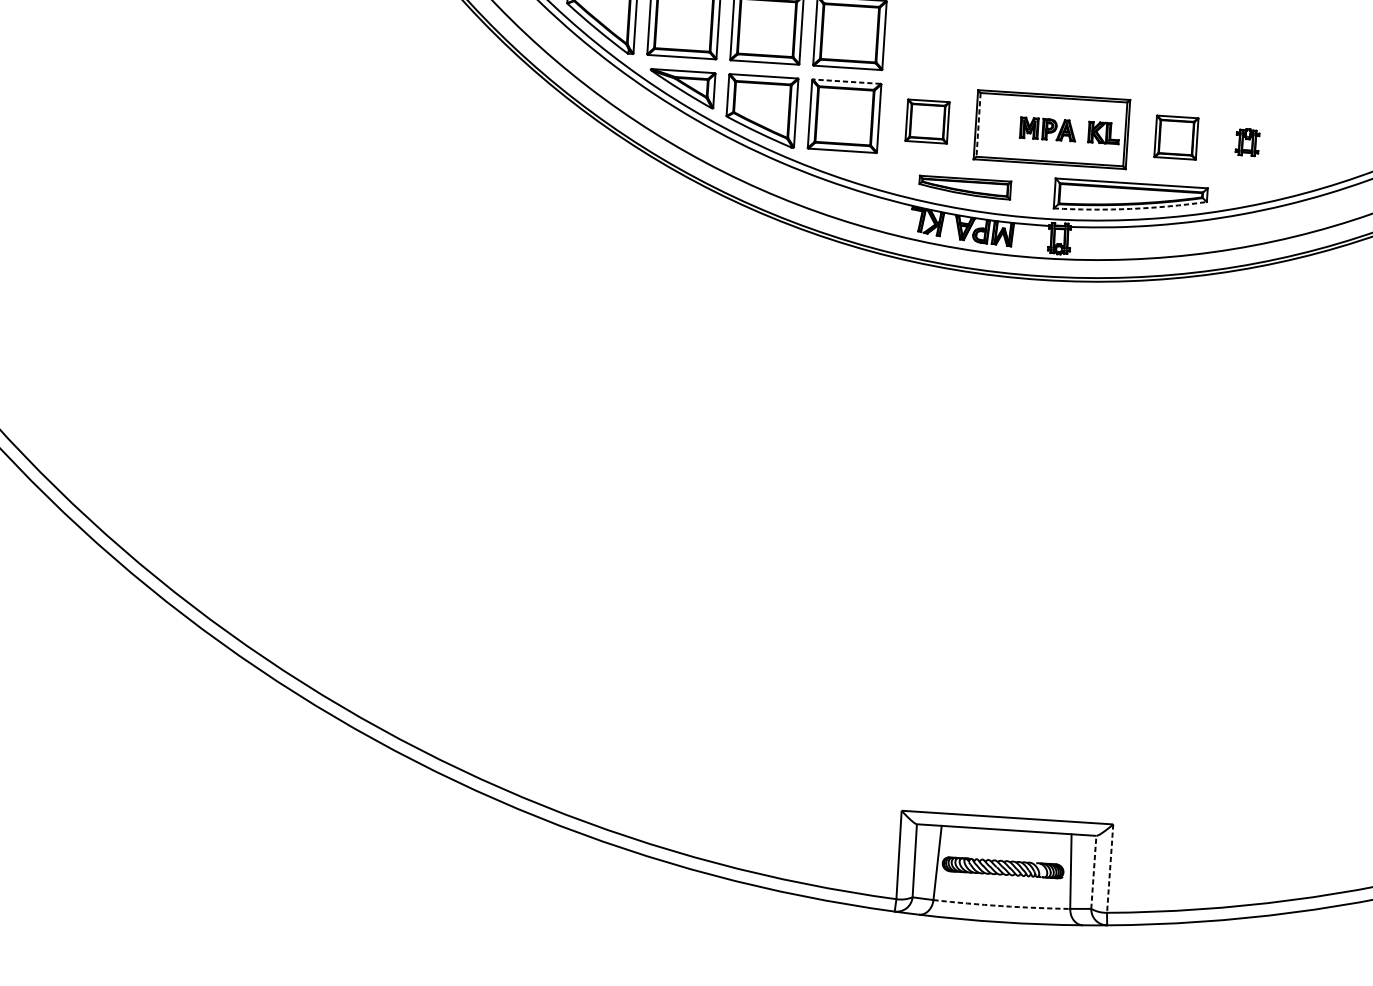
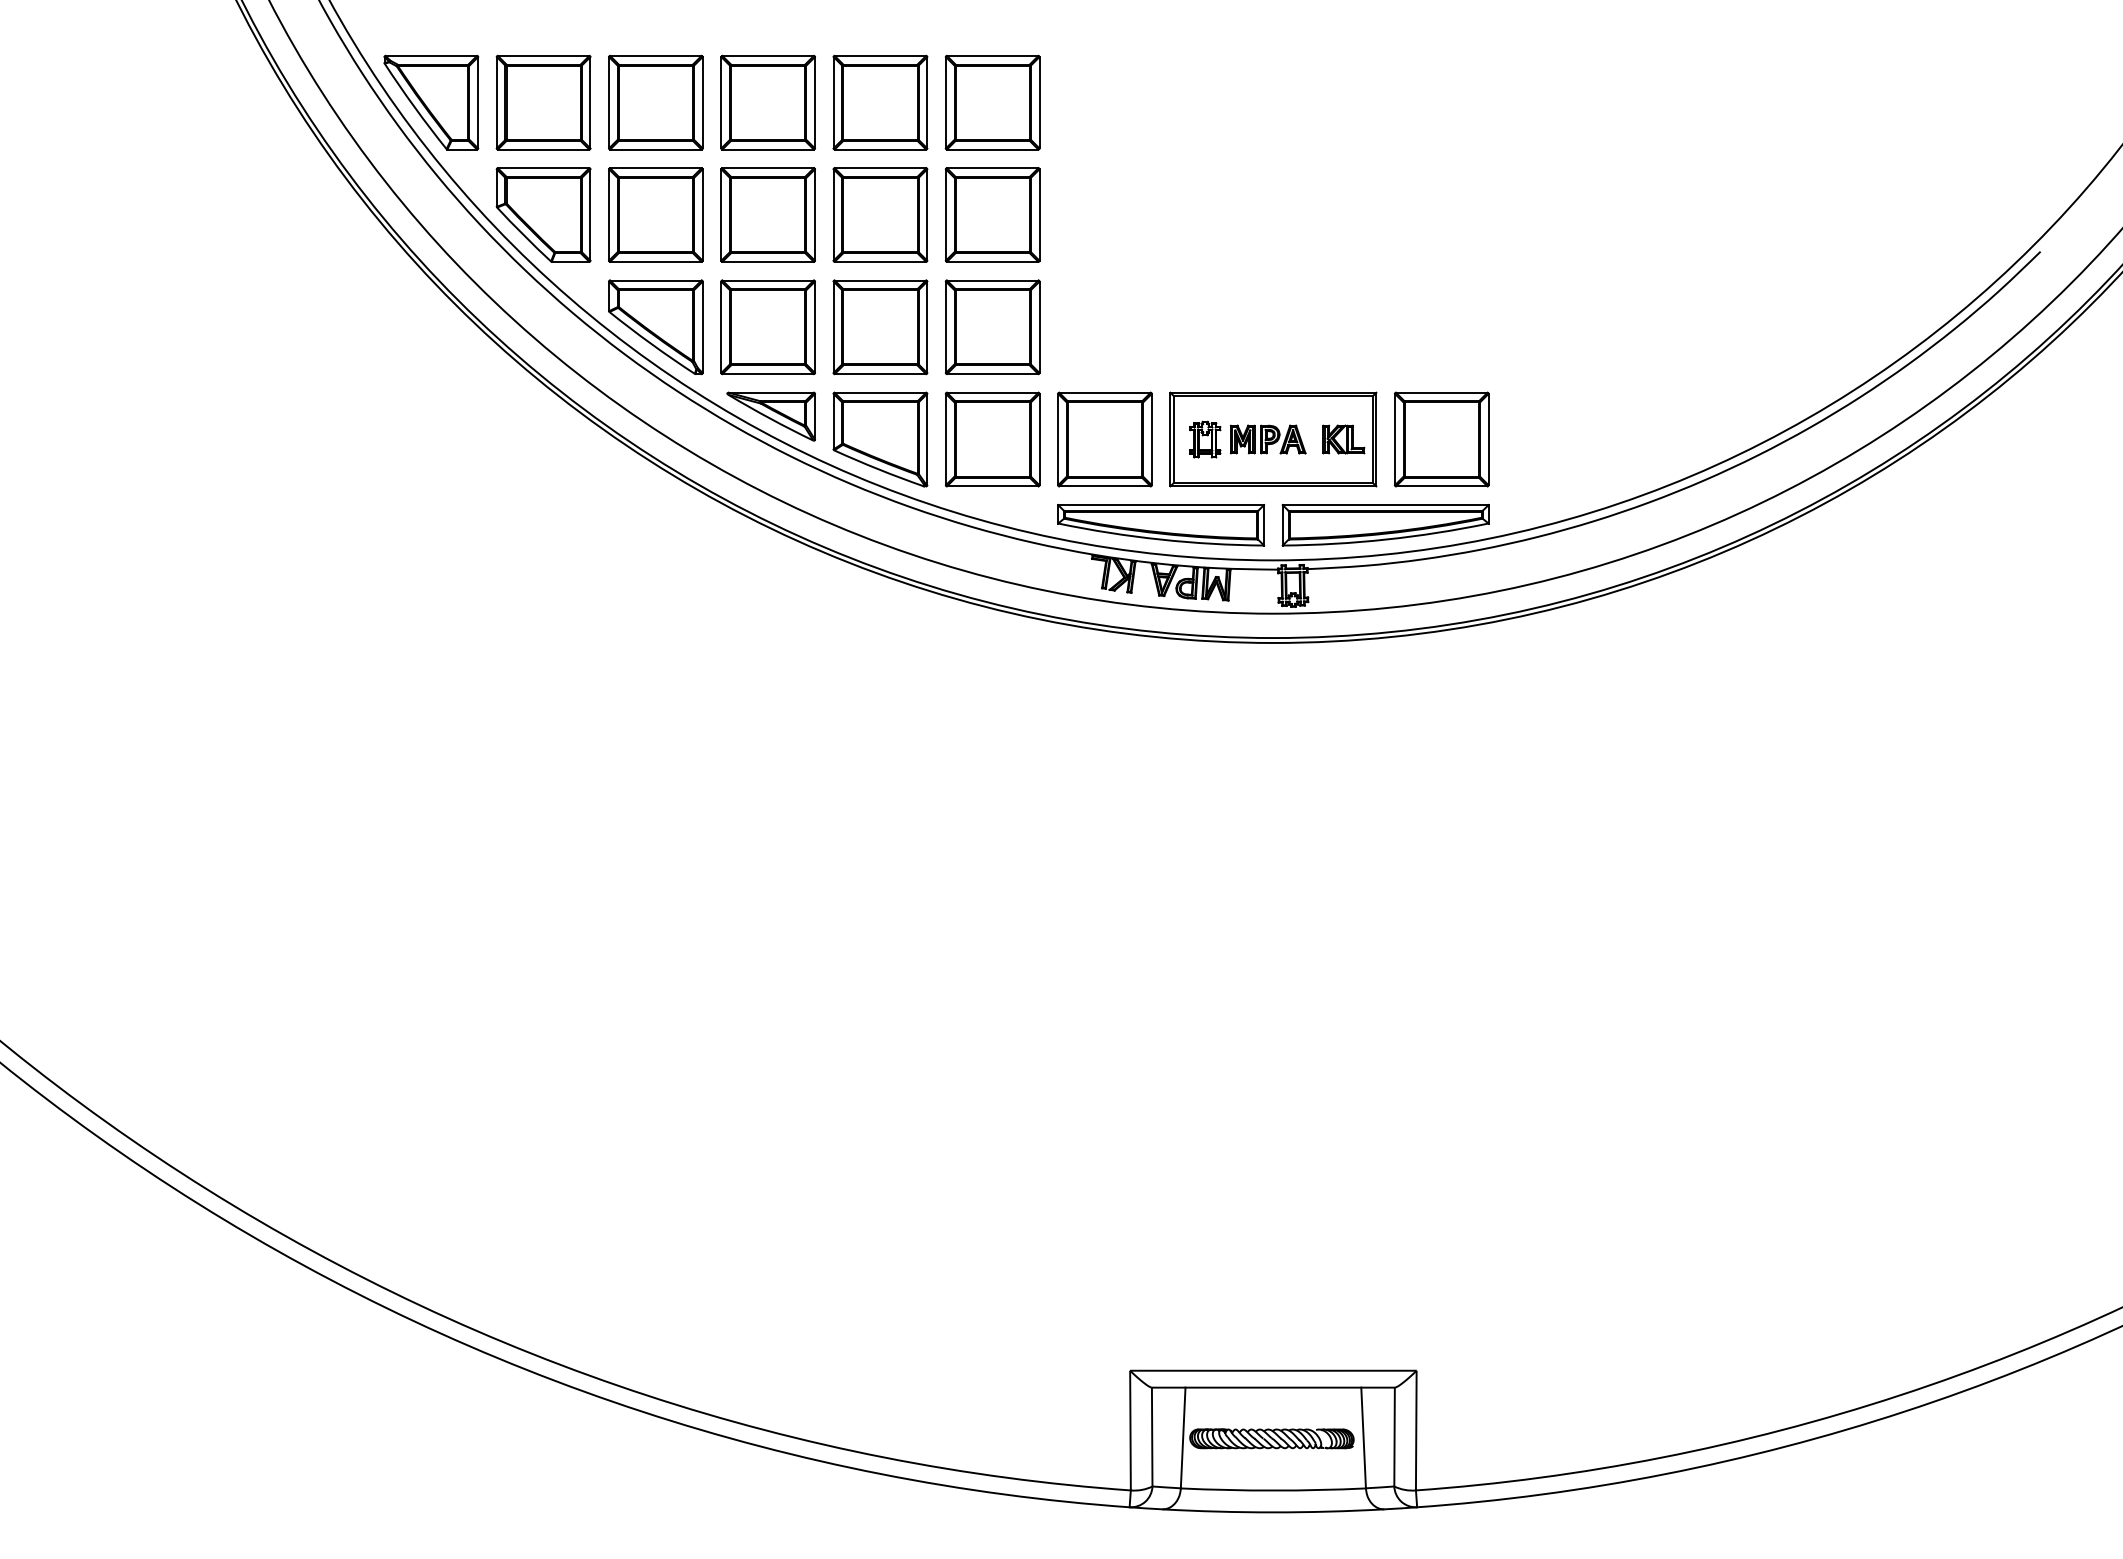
line: (846, 81) -> (992, 392), dashed -> solid
part: (927, 121) -> (1104, 439), size x1.67
line: (978, 125) -> (1174, 440), dashed -> solid
part: (1176, 137) -> (1441, 439), size x1.67
part: (1247, 142) -> (1205, 439), moved
part: (965, 187) -> (1161, 525), size x1.67
arc: (1130, 208) -> (1386, 539), dashed -> solid
line: (1110, 868) -> (1416, 1430), dashed -> solid
line: (1093, 872) -> (1394, 1437), dashed -> solid
arc: (1001, 906) -> (1273, 1490), dashed -> solid

